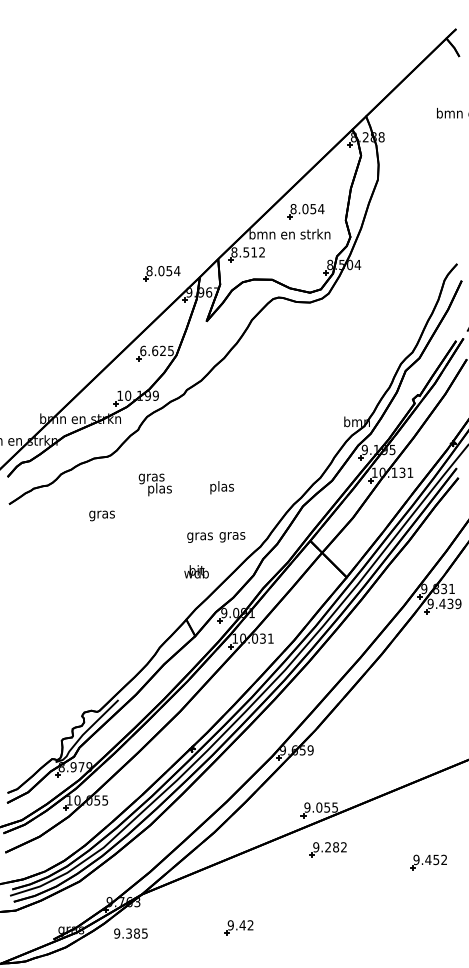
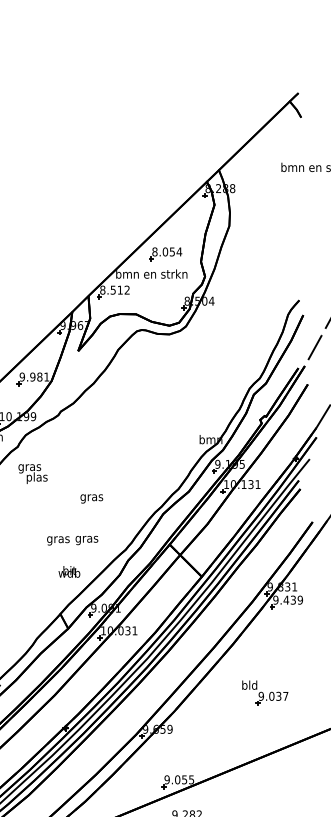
part: (161, 273) -> (38, 308), removed
text: (156, 350) -> (34, 376), 6.625 -> 9.981
text: (154, 484) -> (32, 473), moved
text: (221, 487) -> (91, 497), plas -> gras
text: (216, 537) -> (72, 540), moved
part: (418, 709) -> (265, 693), added

